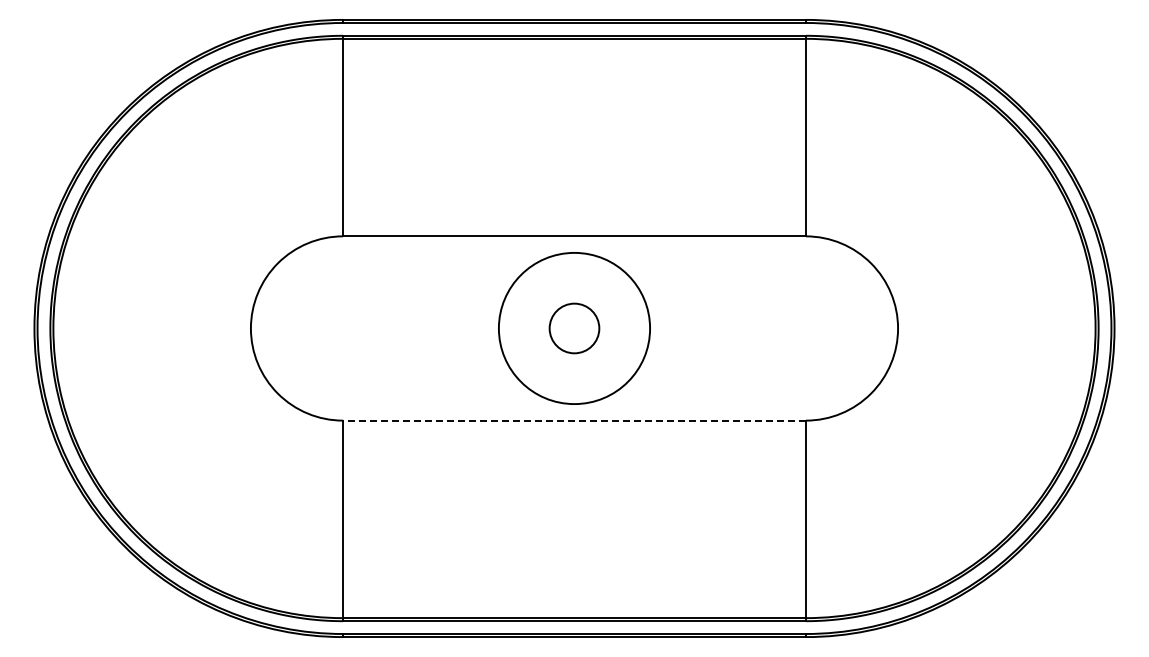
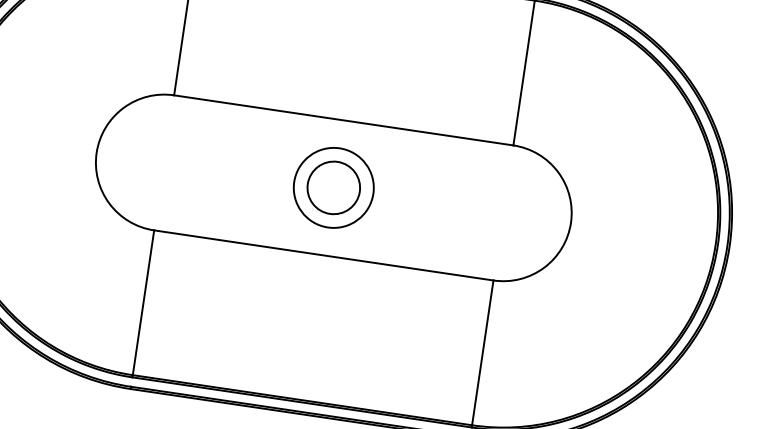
circle: (574, 328) -> (333, 187), size x0.71
circle: (574, 328) -> (333, 187), size x1.43
line: (574, 420) -> (323, 255), dashed -> solid

